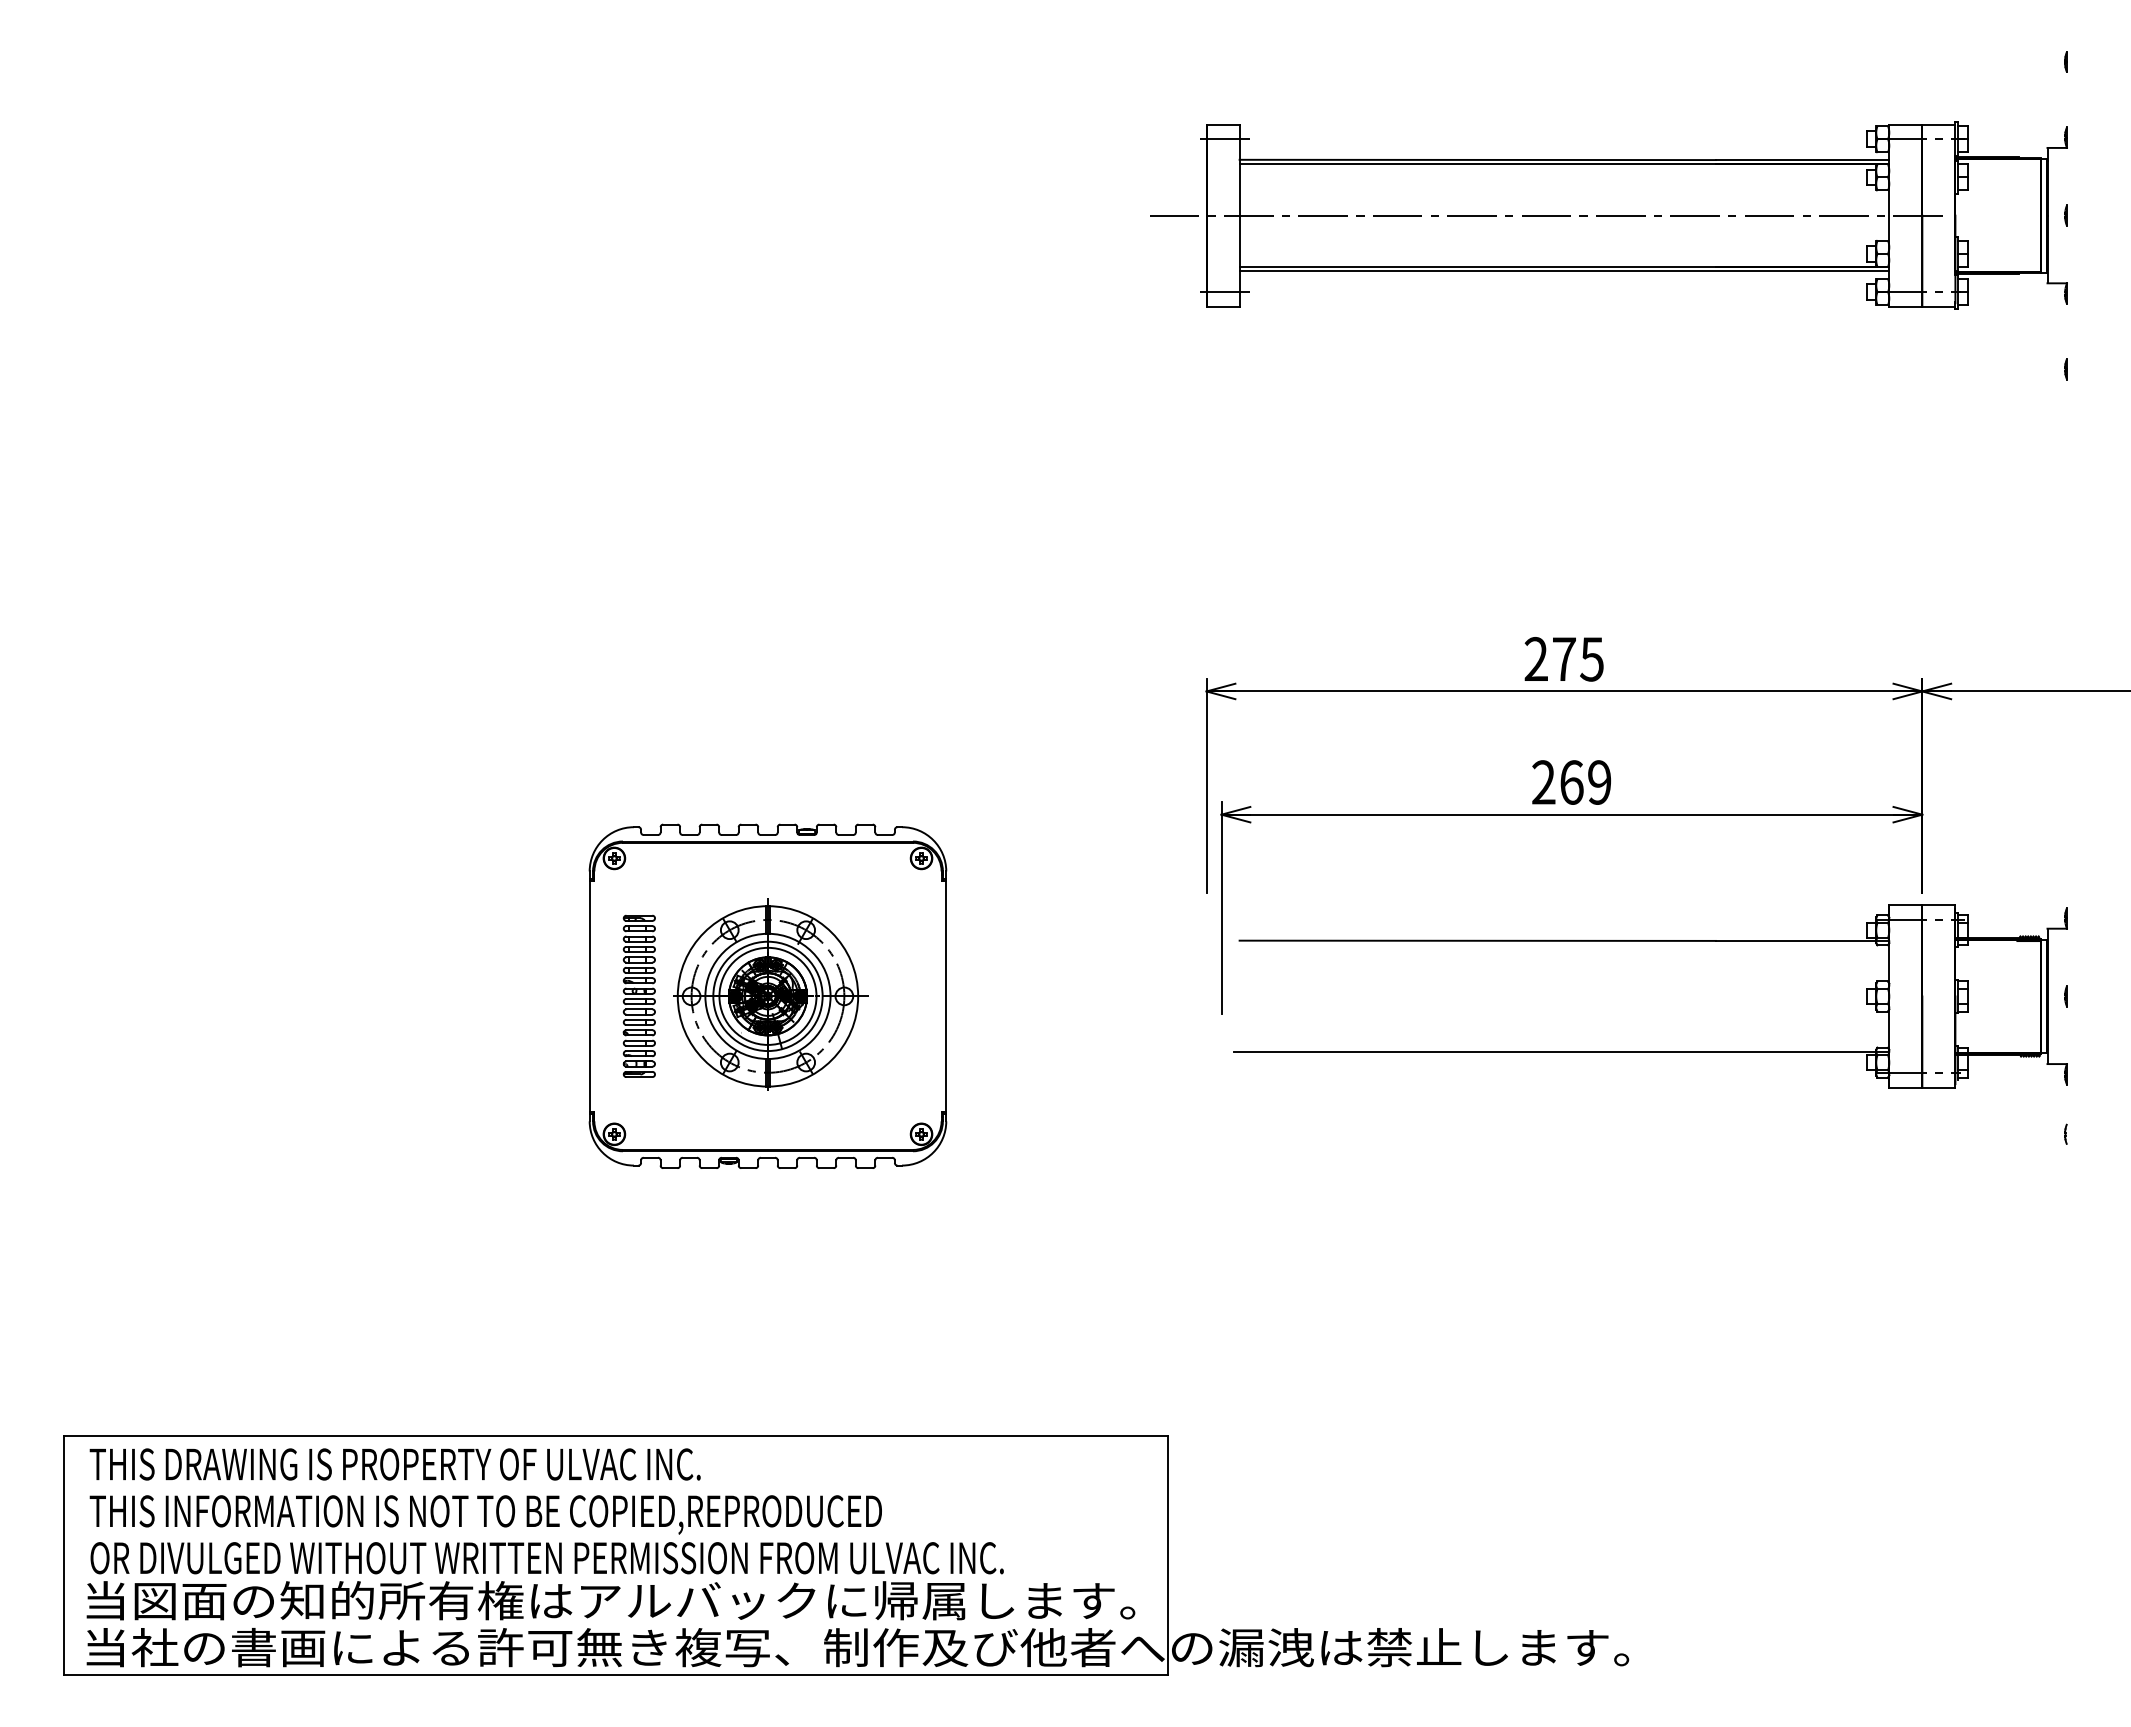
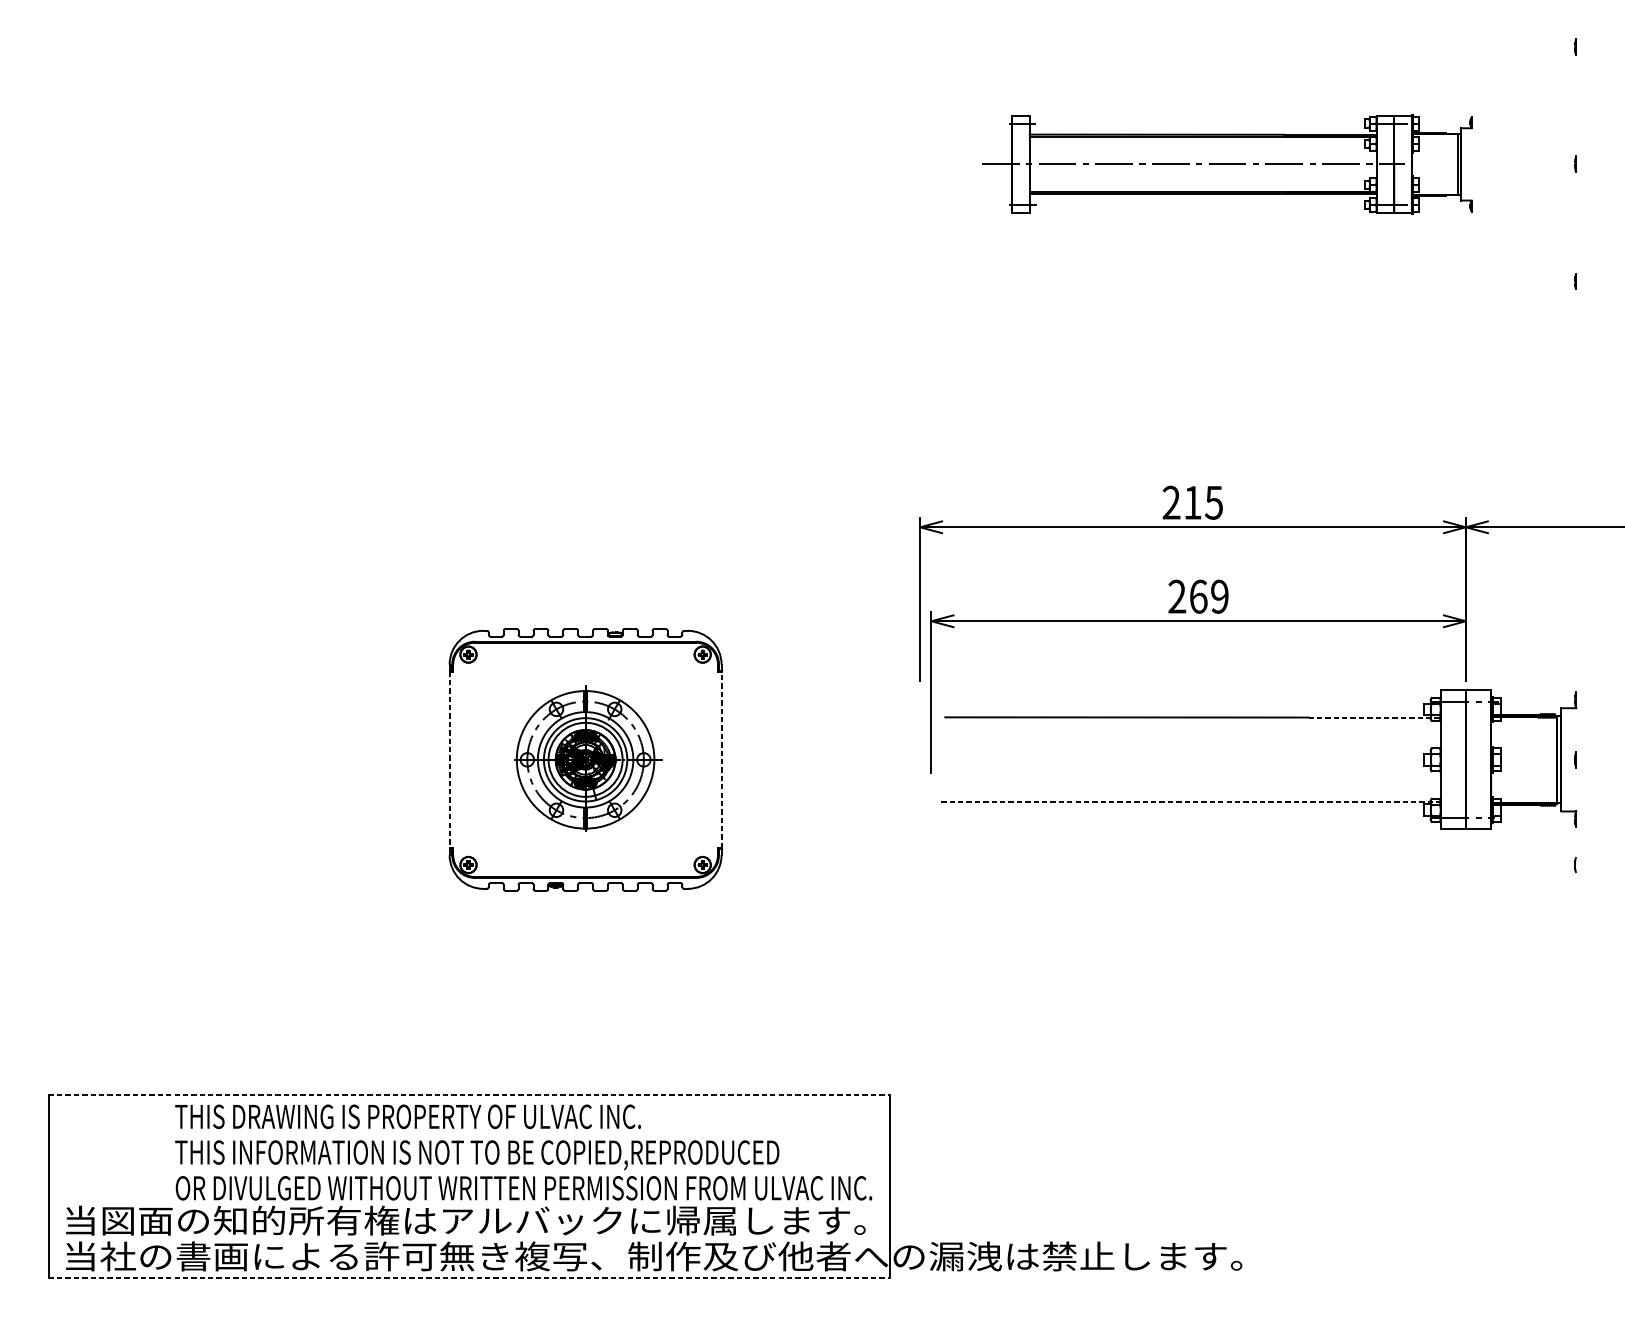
part: (1608, 215) -> (1226, 164), size x0.7
text: (1564, 658) -> (1193, 502), 275 -> 215
line: (1802, 940) -> (1374, 717), solid -> dashed
part: (638, 995) -> (486, 759), removed
line: (589, 996) -> (449, 759), solid -> dashed
line: (946, 996) -> (721, 759), solid -> dashed
line: (1562, 1052) -> (1191, 802), solid -> dashed
line: (615, 1435) -> (469, 1094), solid -> dashed
text: (546, 1511) -> (523, 1152), moved
line: (615, 1675) -> (469, 1277), solid -> dashed

